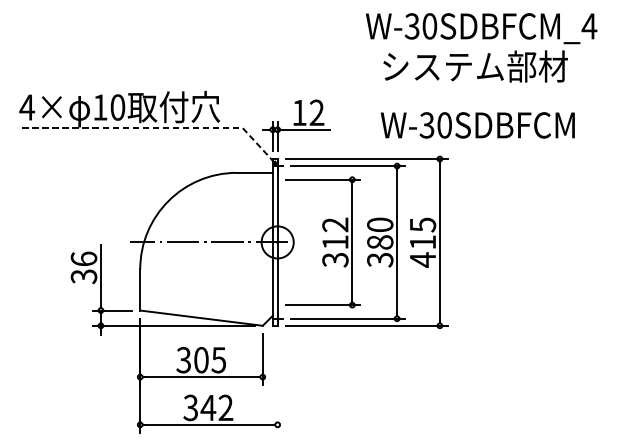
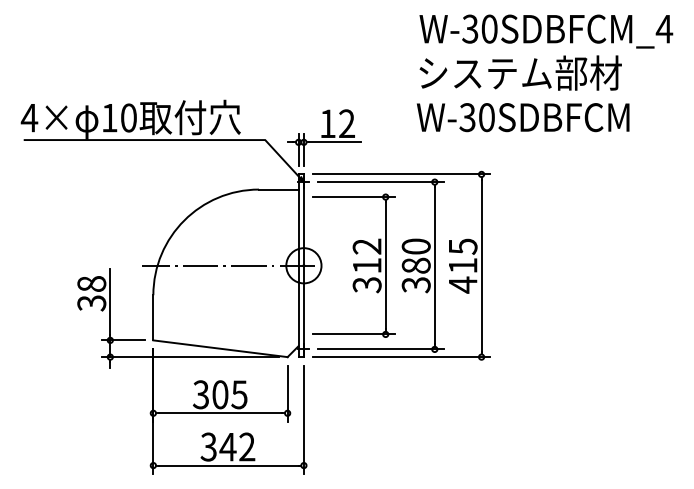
text: (481, 28) -> (546, 31), moved
text: (478, 125) -> (523, 117), moved
line: (155, 128) -> (170, 140), dashed -> solid
text: (83, 258) -> (91, 283), 36 -> 38
line: (277, 382) -> (303, 419), added

